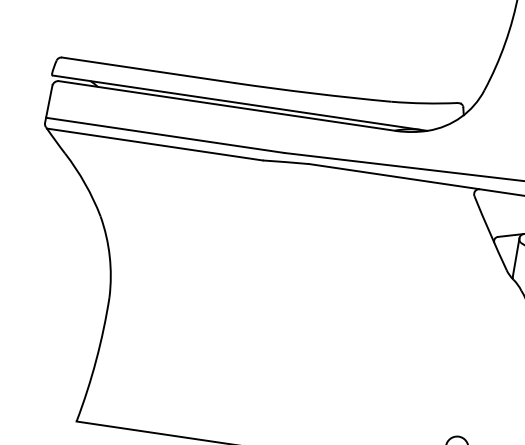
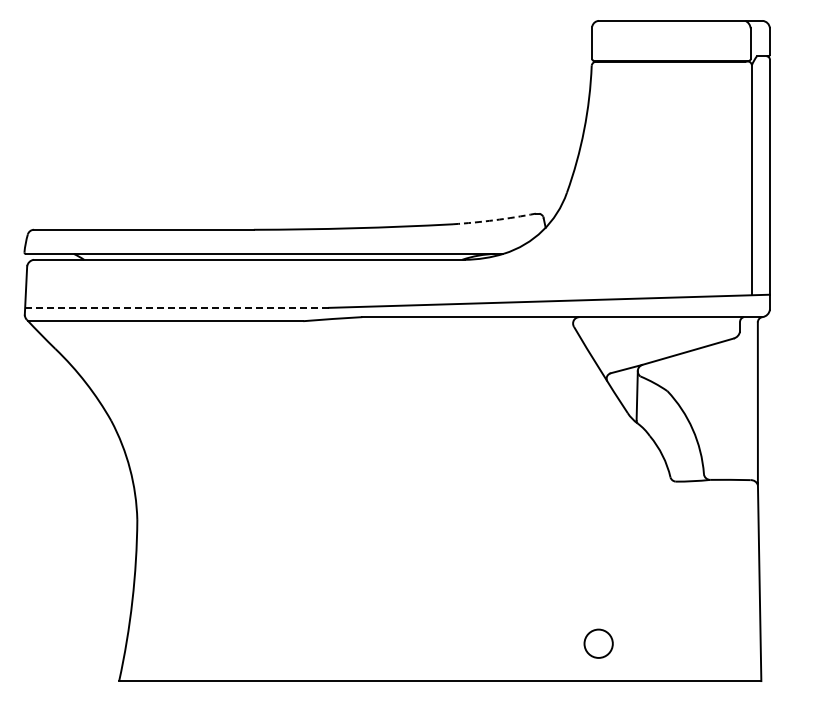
arc: (424, 103) -> (494, 220), solid -> dashed
line: (165, 135) -> (177, 307), solid -> dashed

